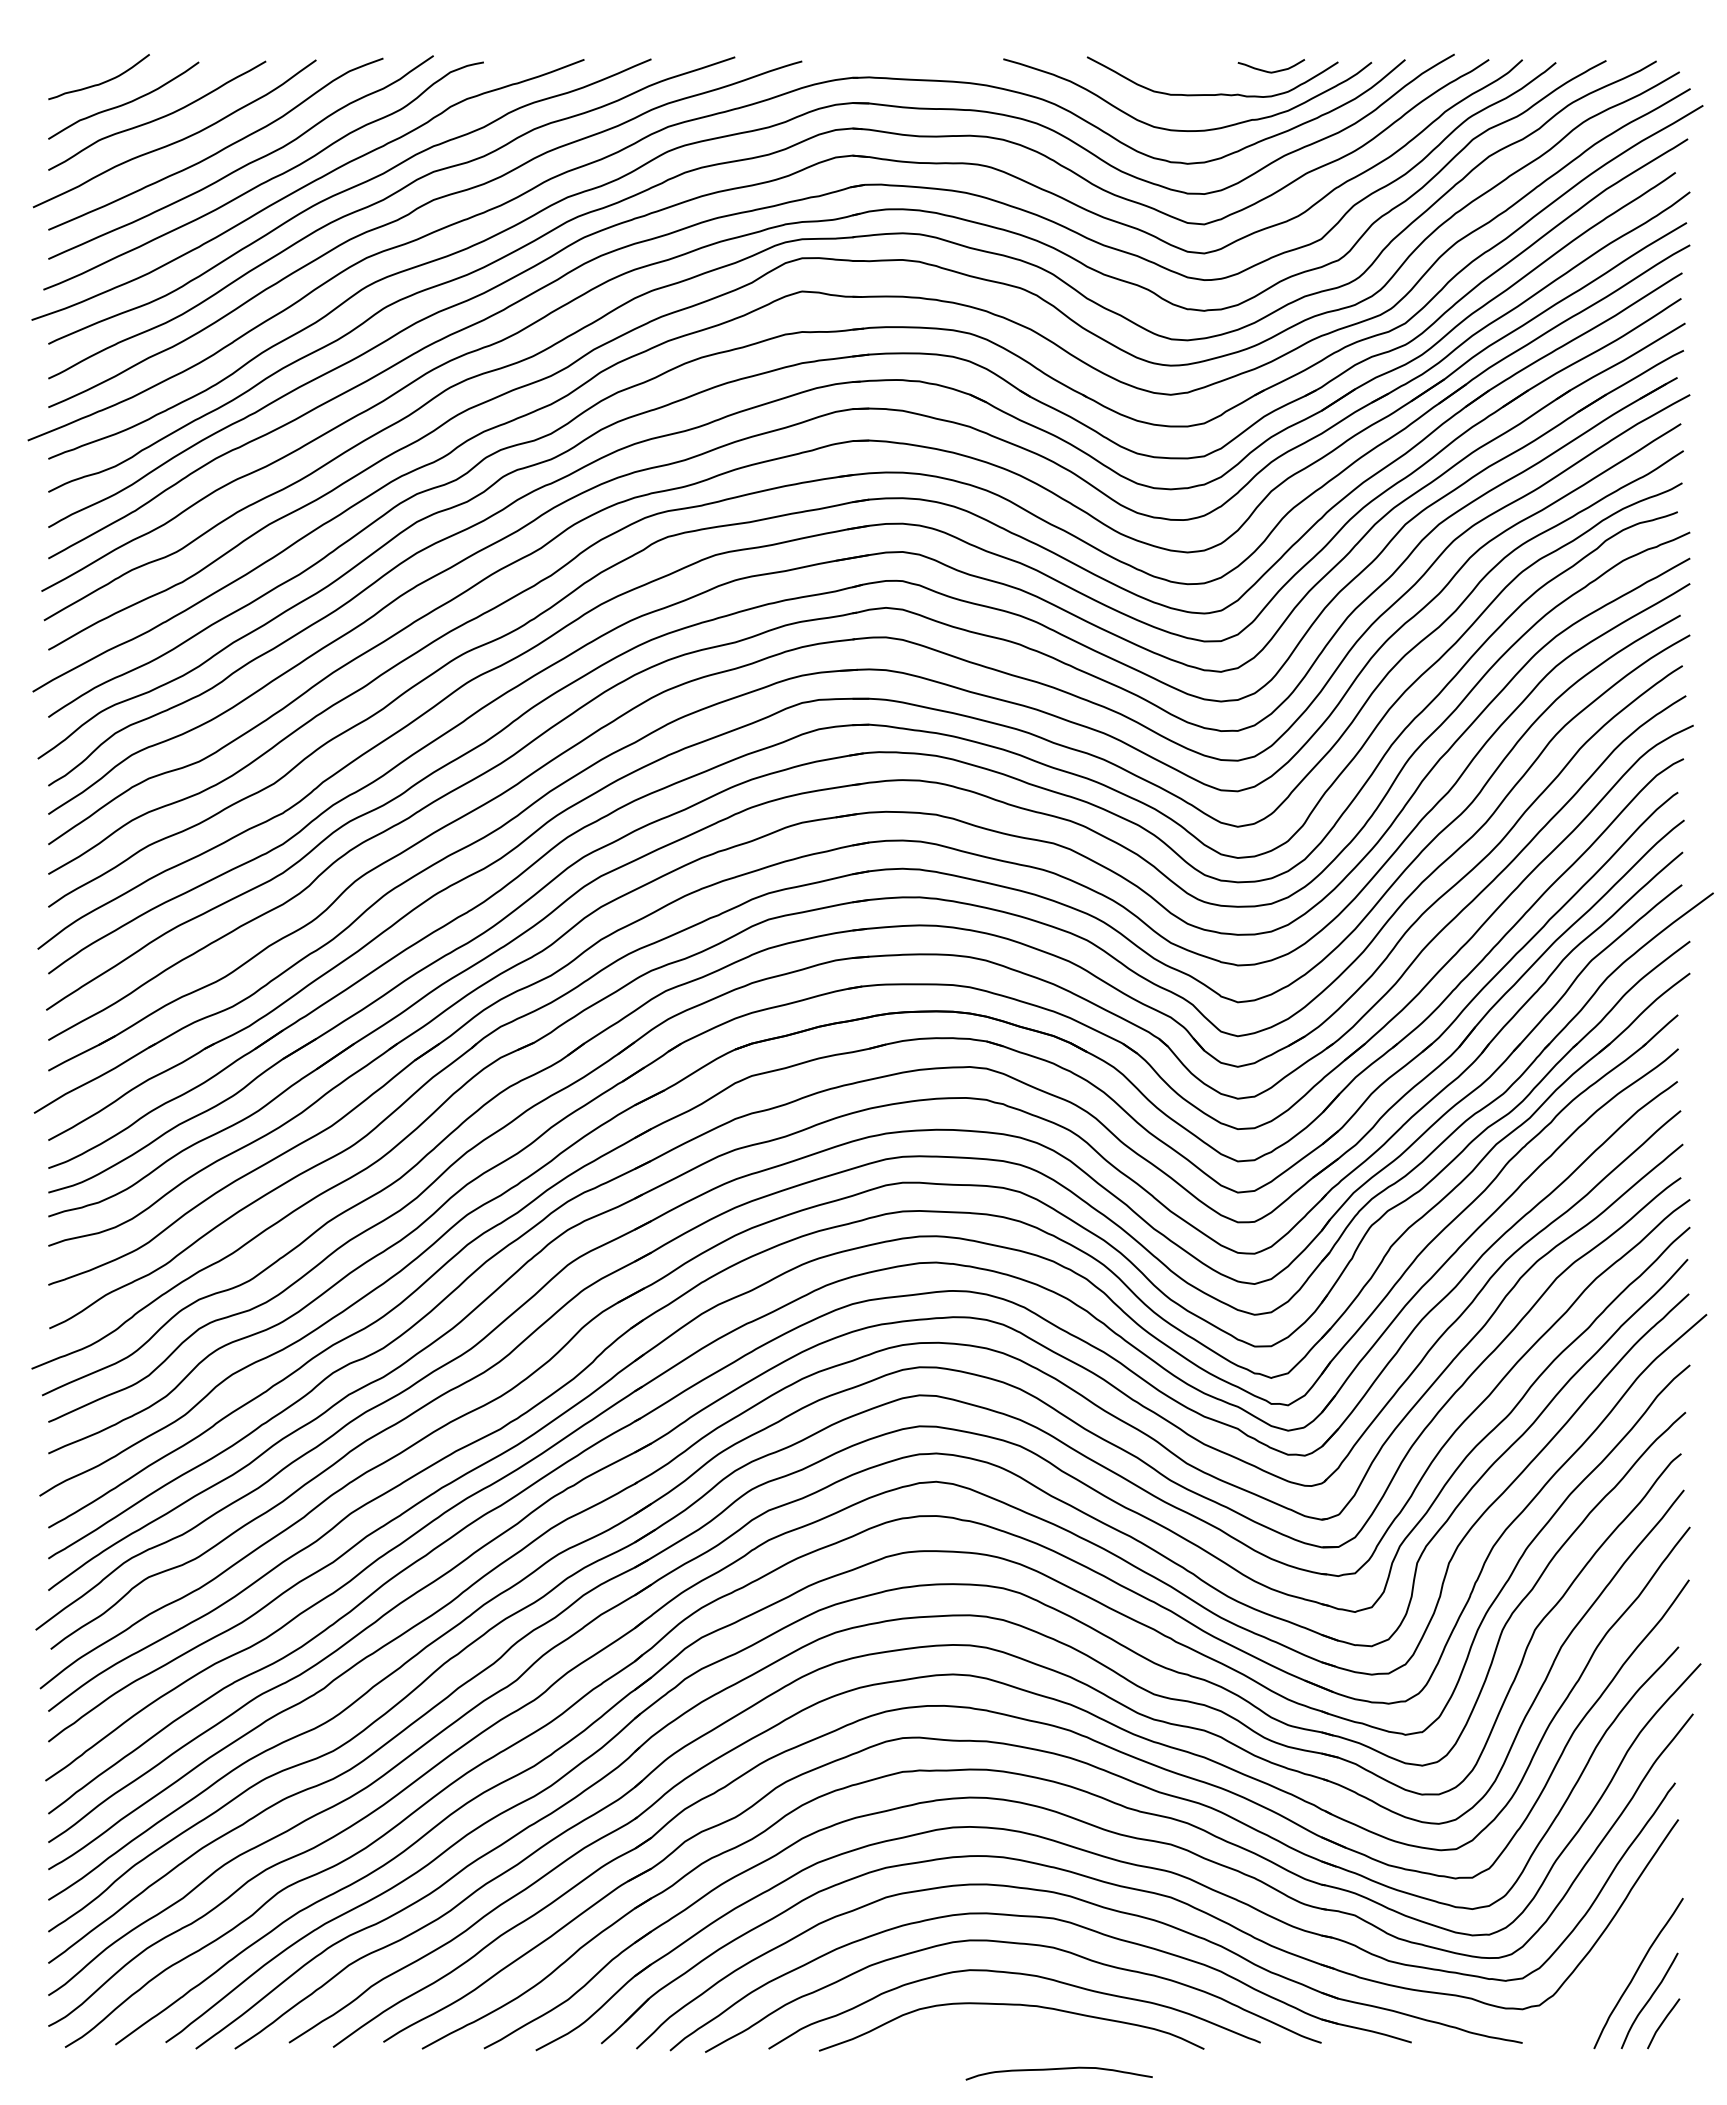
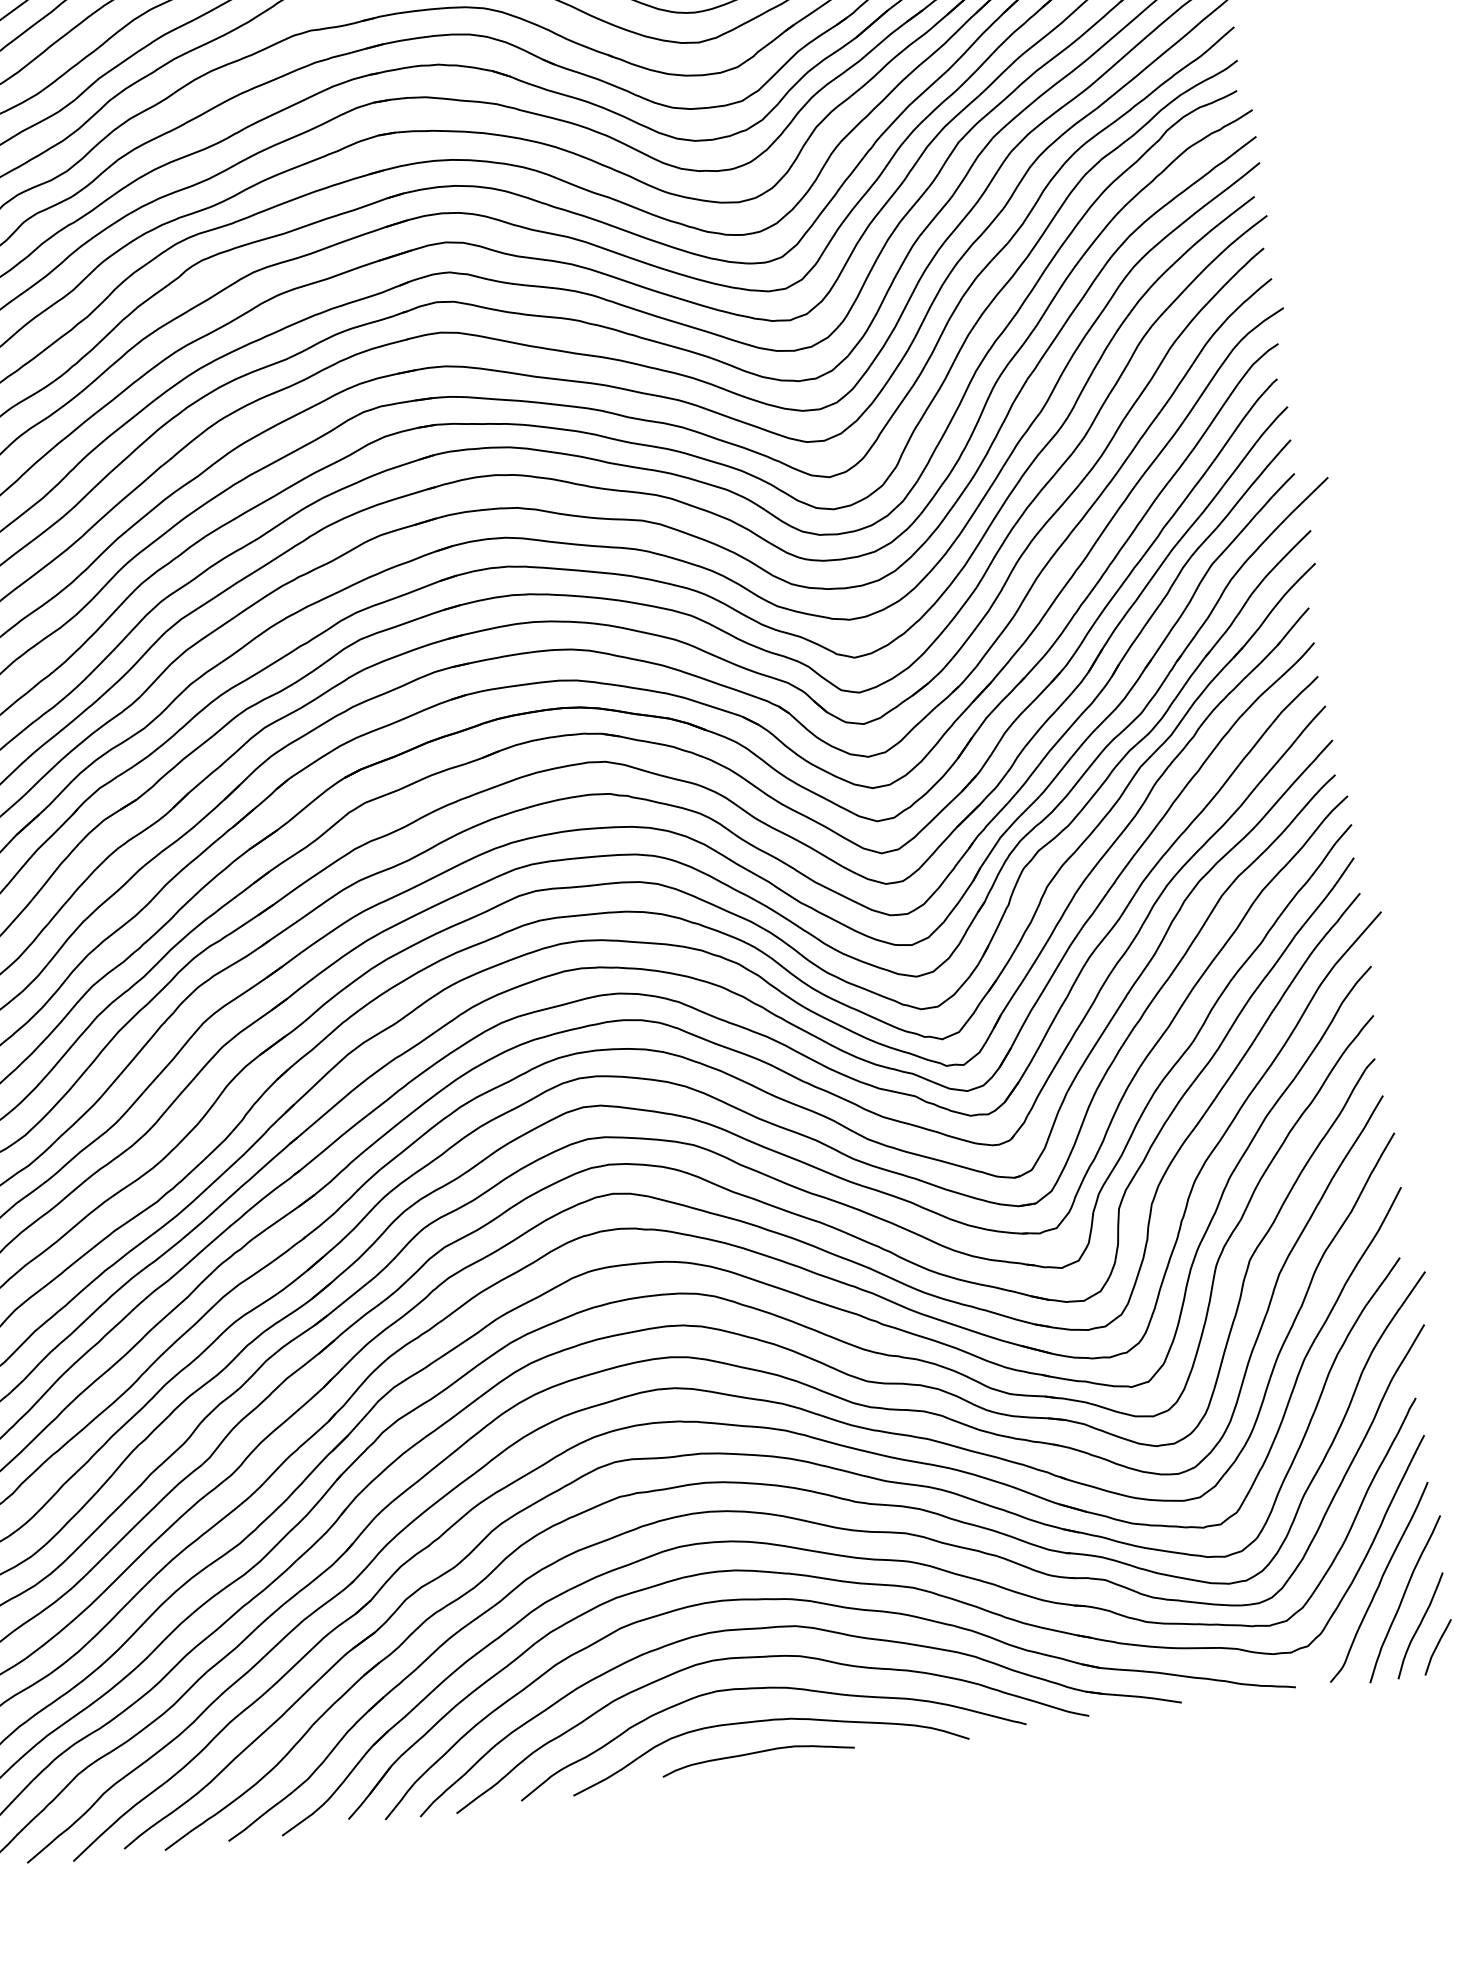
curve: (1616, 1953) -> (1379, 1581), added
curve: (1058, 2069) -> (756, 1753), moved

